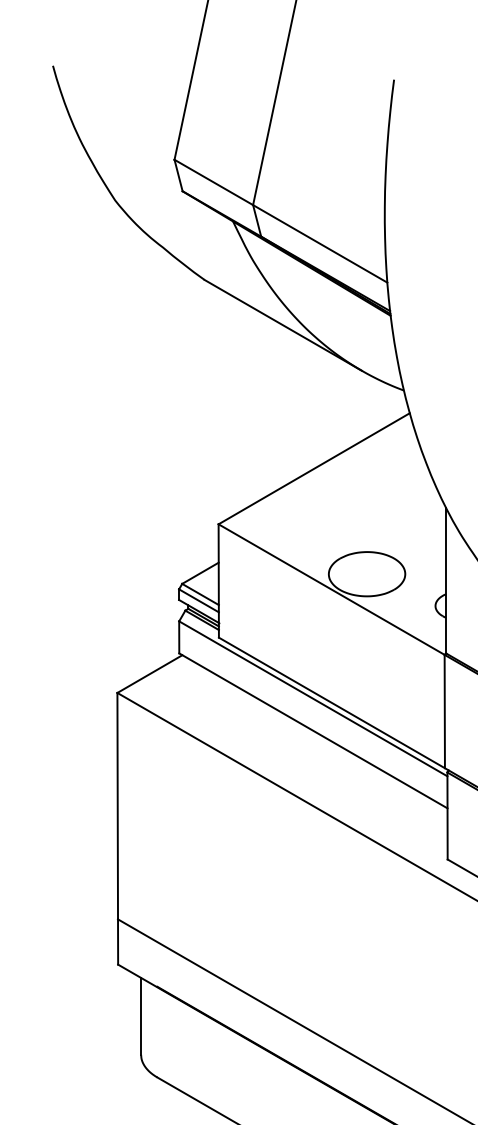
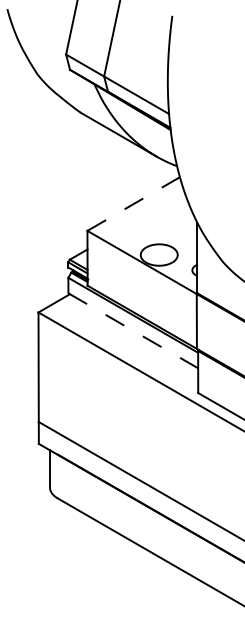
line: (315, 467) -> (134, 203), solid -> dashed
line: (313, 730) -> (133, 330), solid -> dashed

